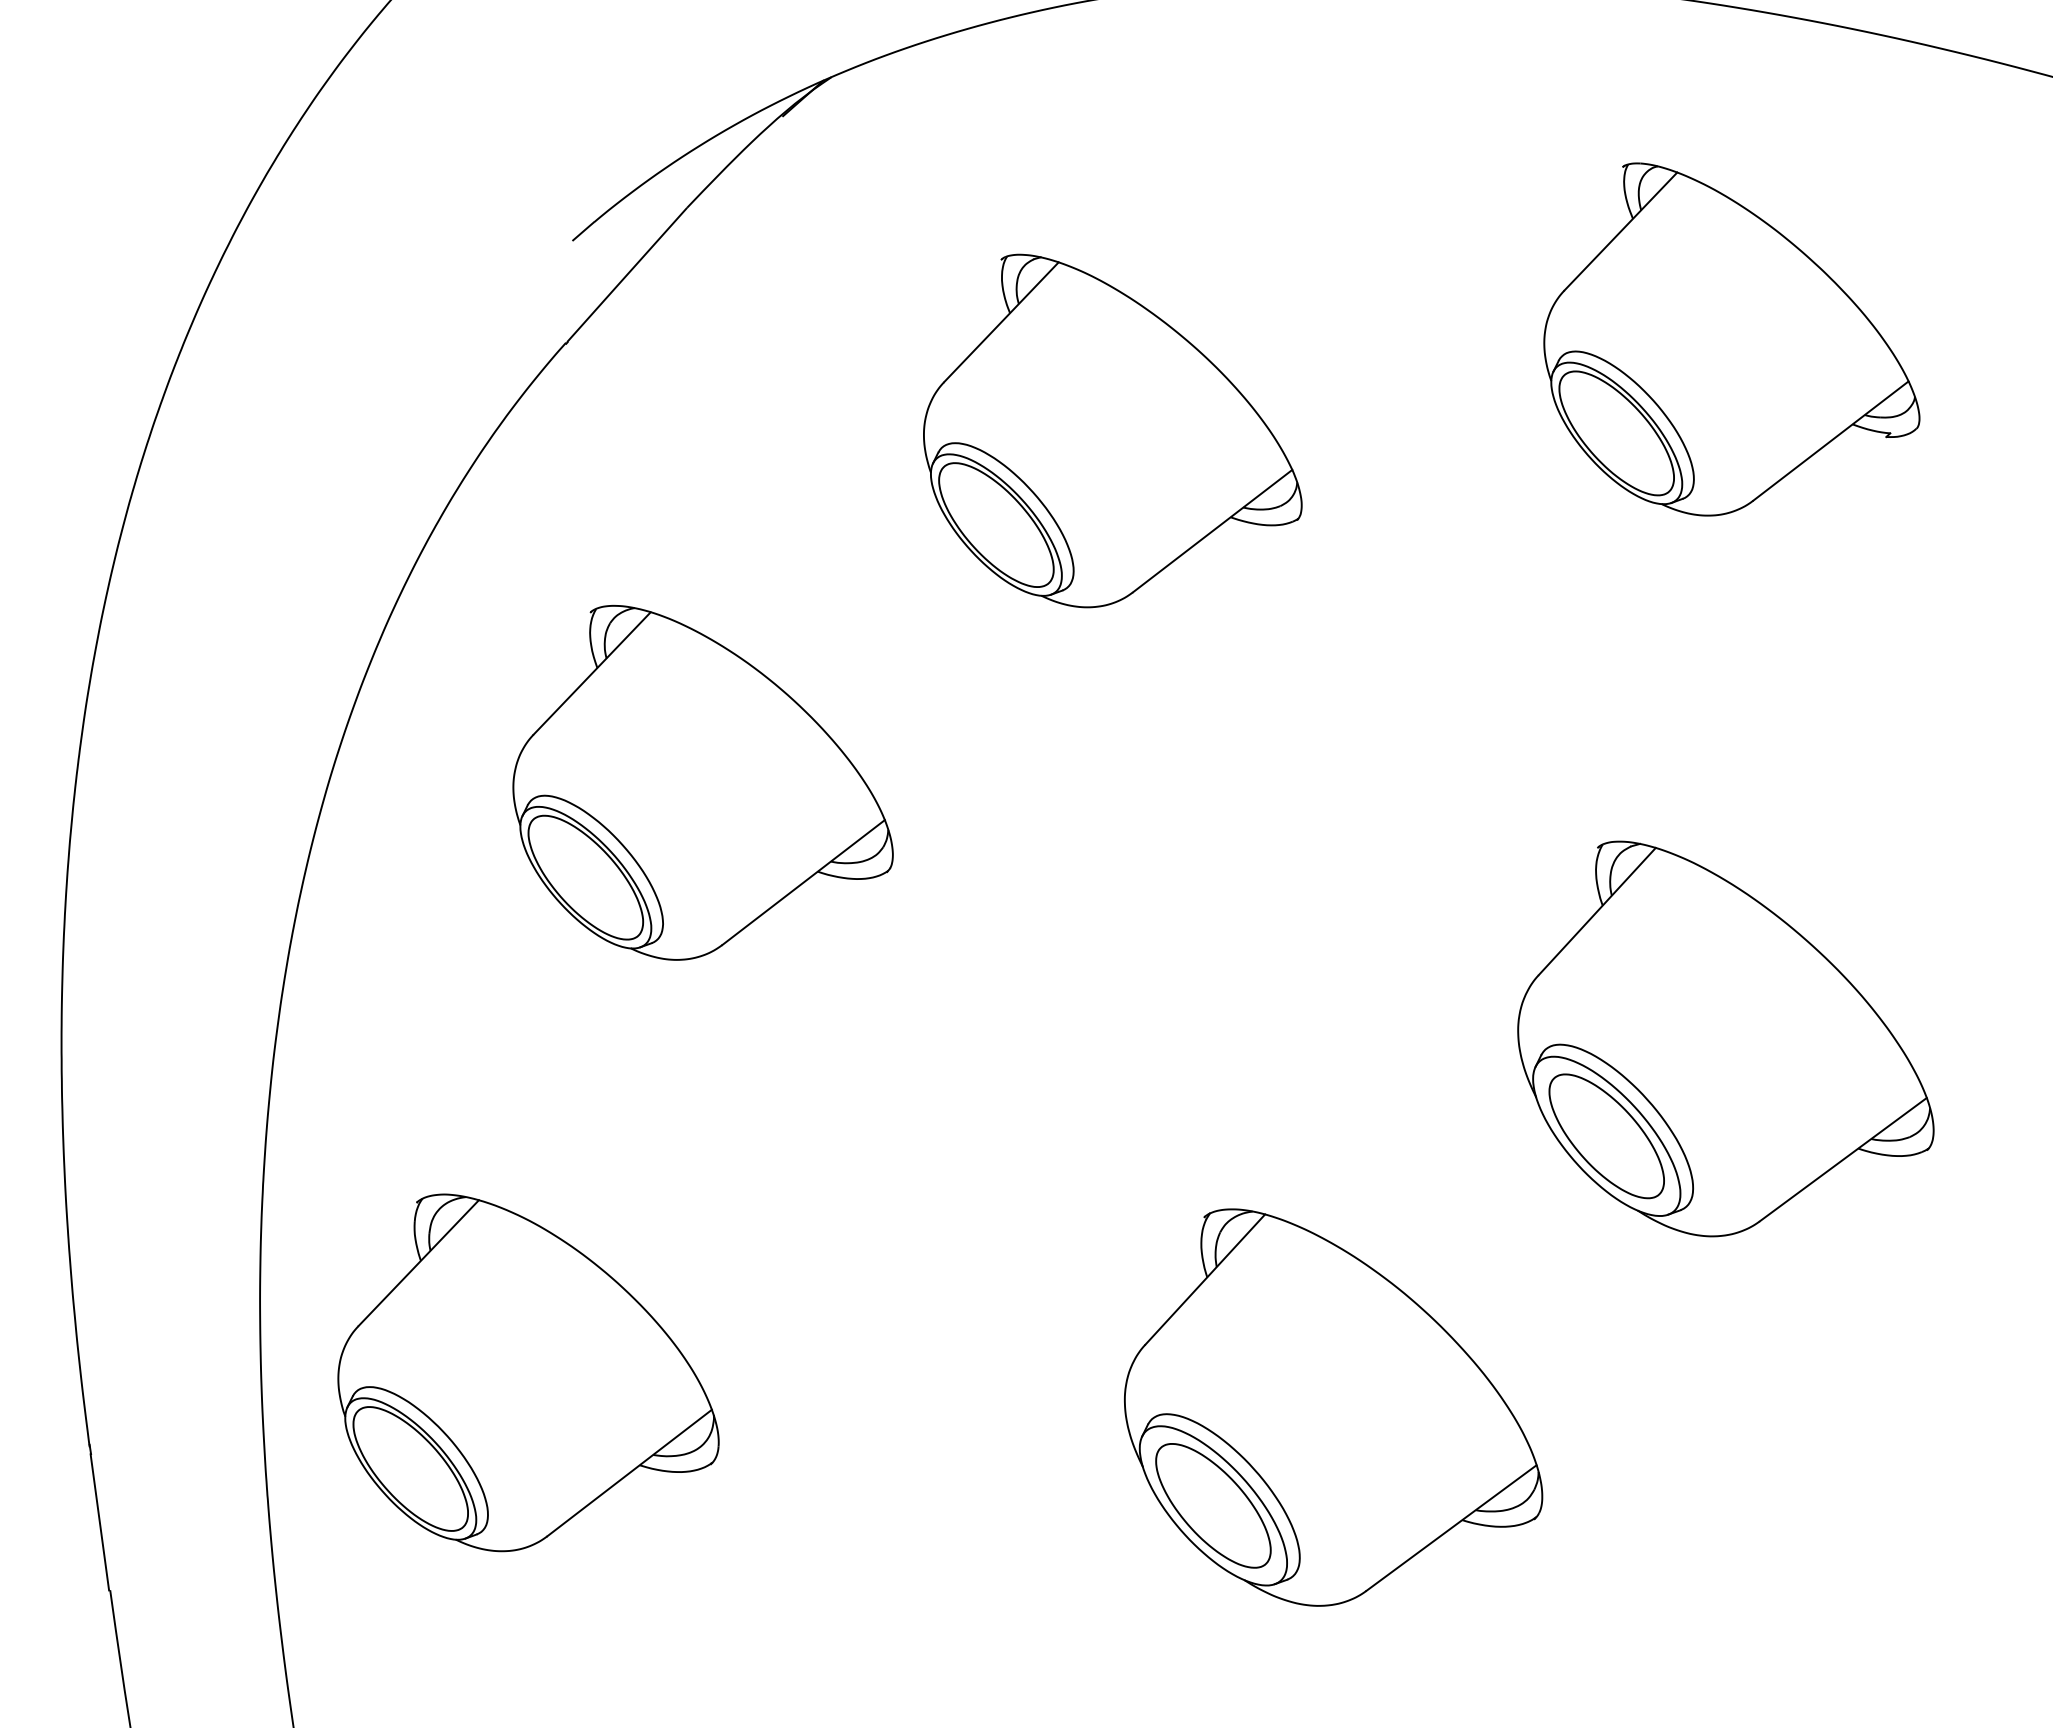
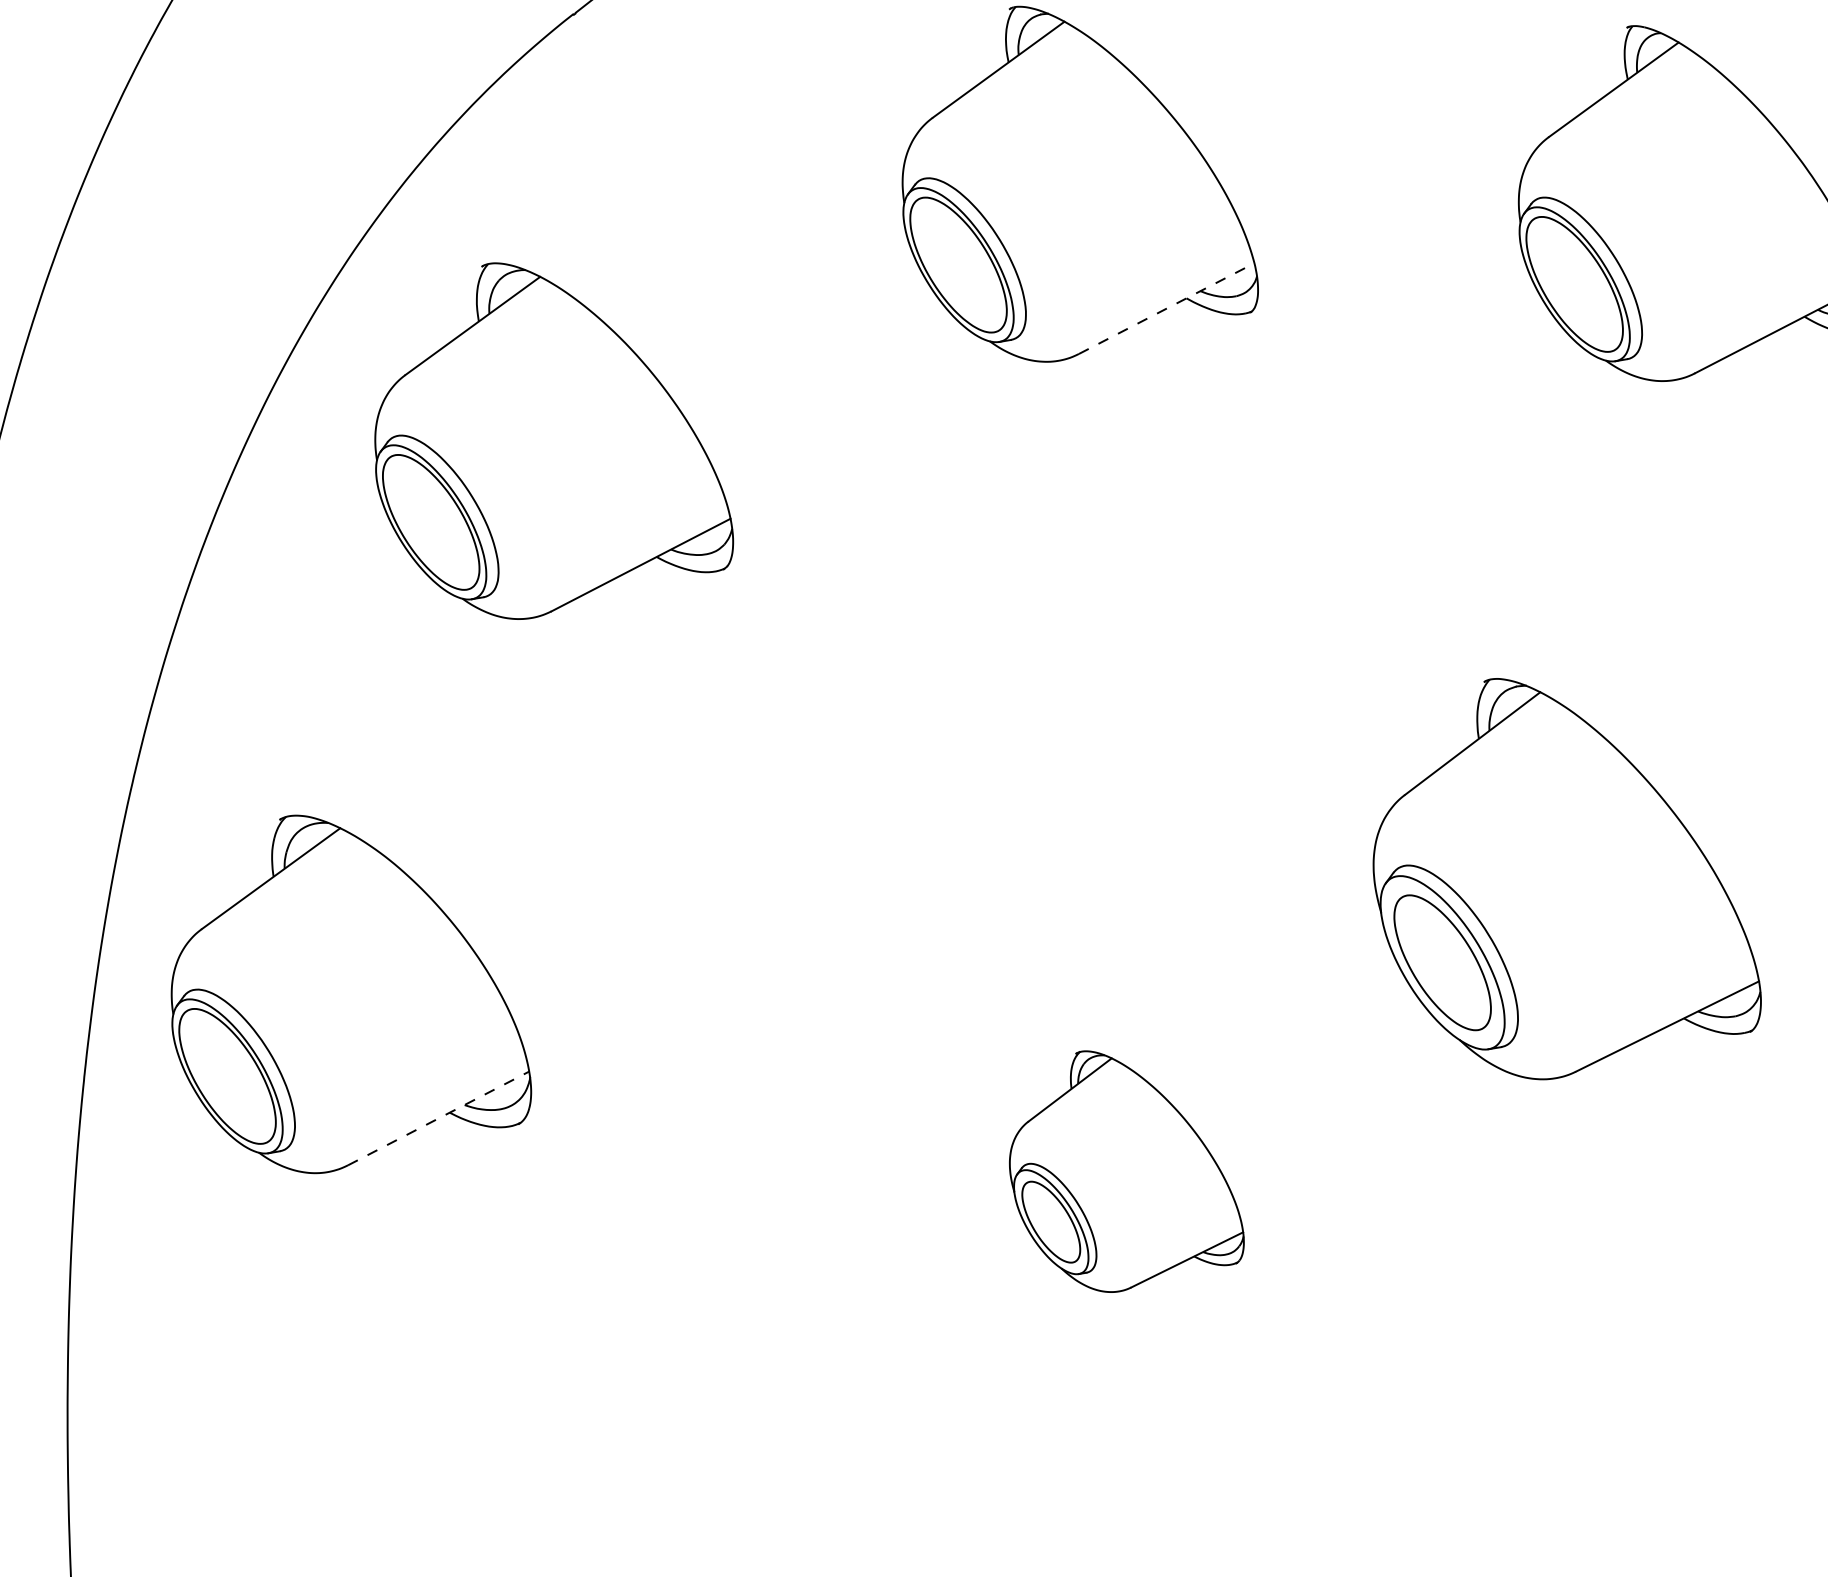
line: (1213, 530) -> (1167, 308), solid -> dashed
part: (702, 782) -> (560, 450), moved
part: (1333, 1407) -> (1131, 1177), size x0.6
line: (629, 1473) -> (438, 1118), solid -> dashed

